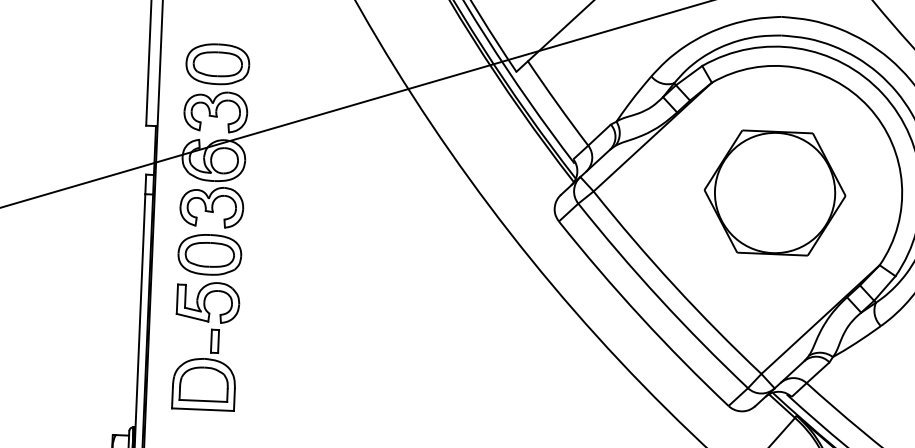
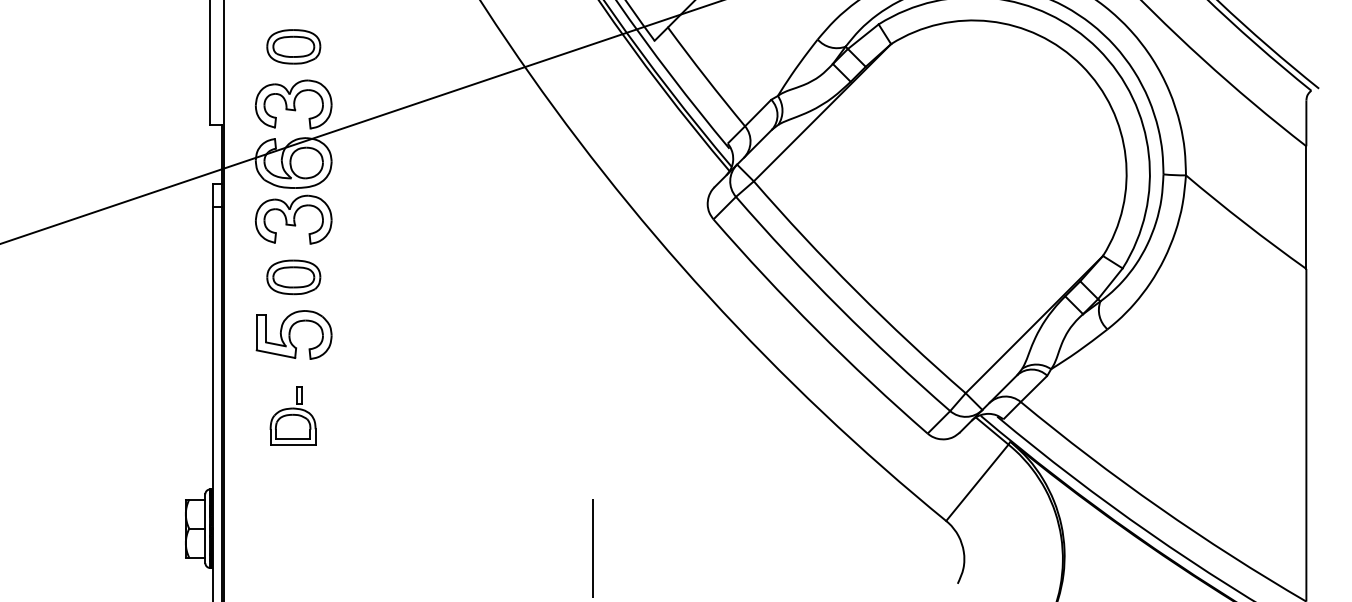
part: (217, 64) -> (293, 46), size x0.7
part: (774, 192) -> (972, 173), removed
part: (209, 254) -> (293, 277), size x0.7
part: (204, 369) -> (292, 416), size x0.6

